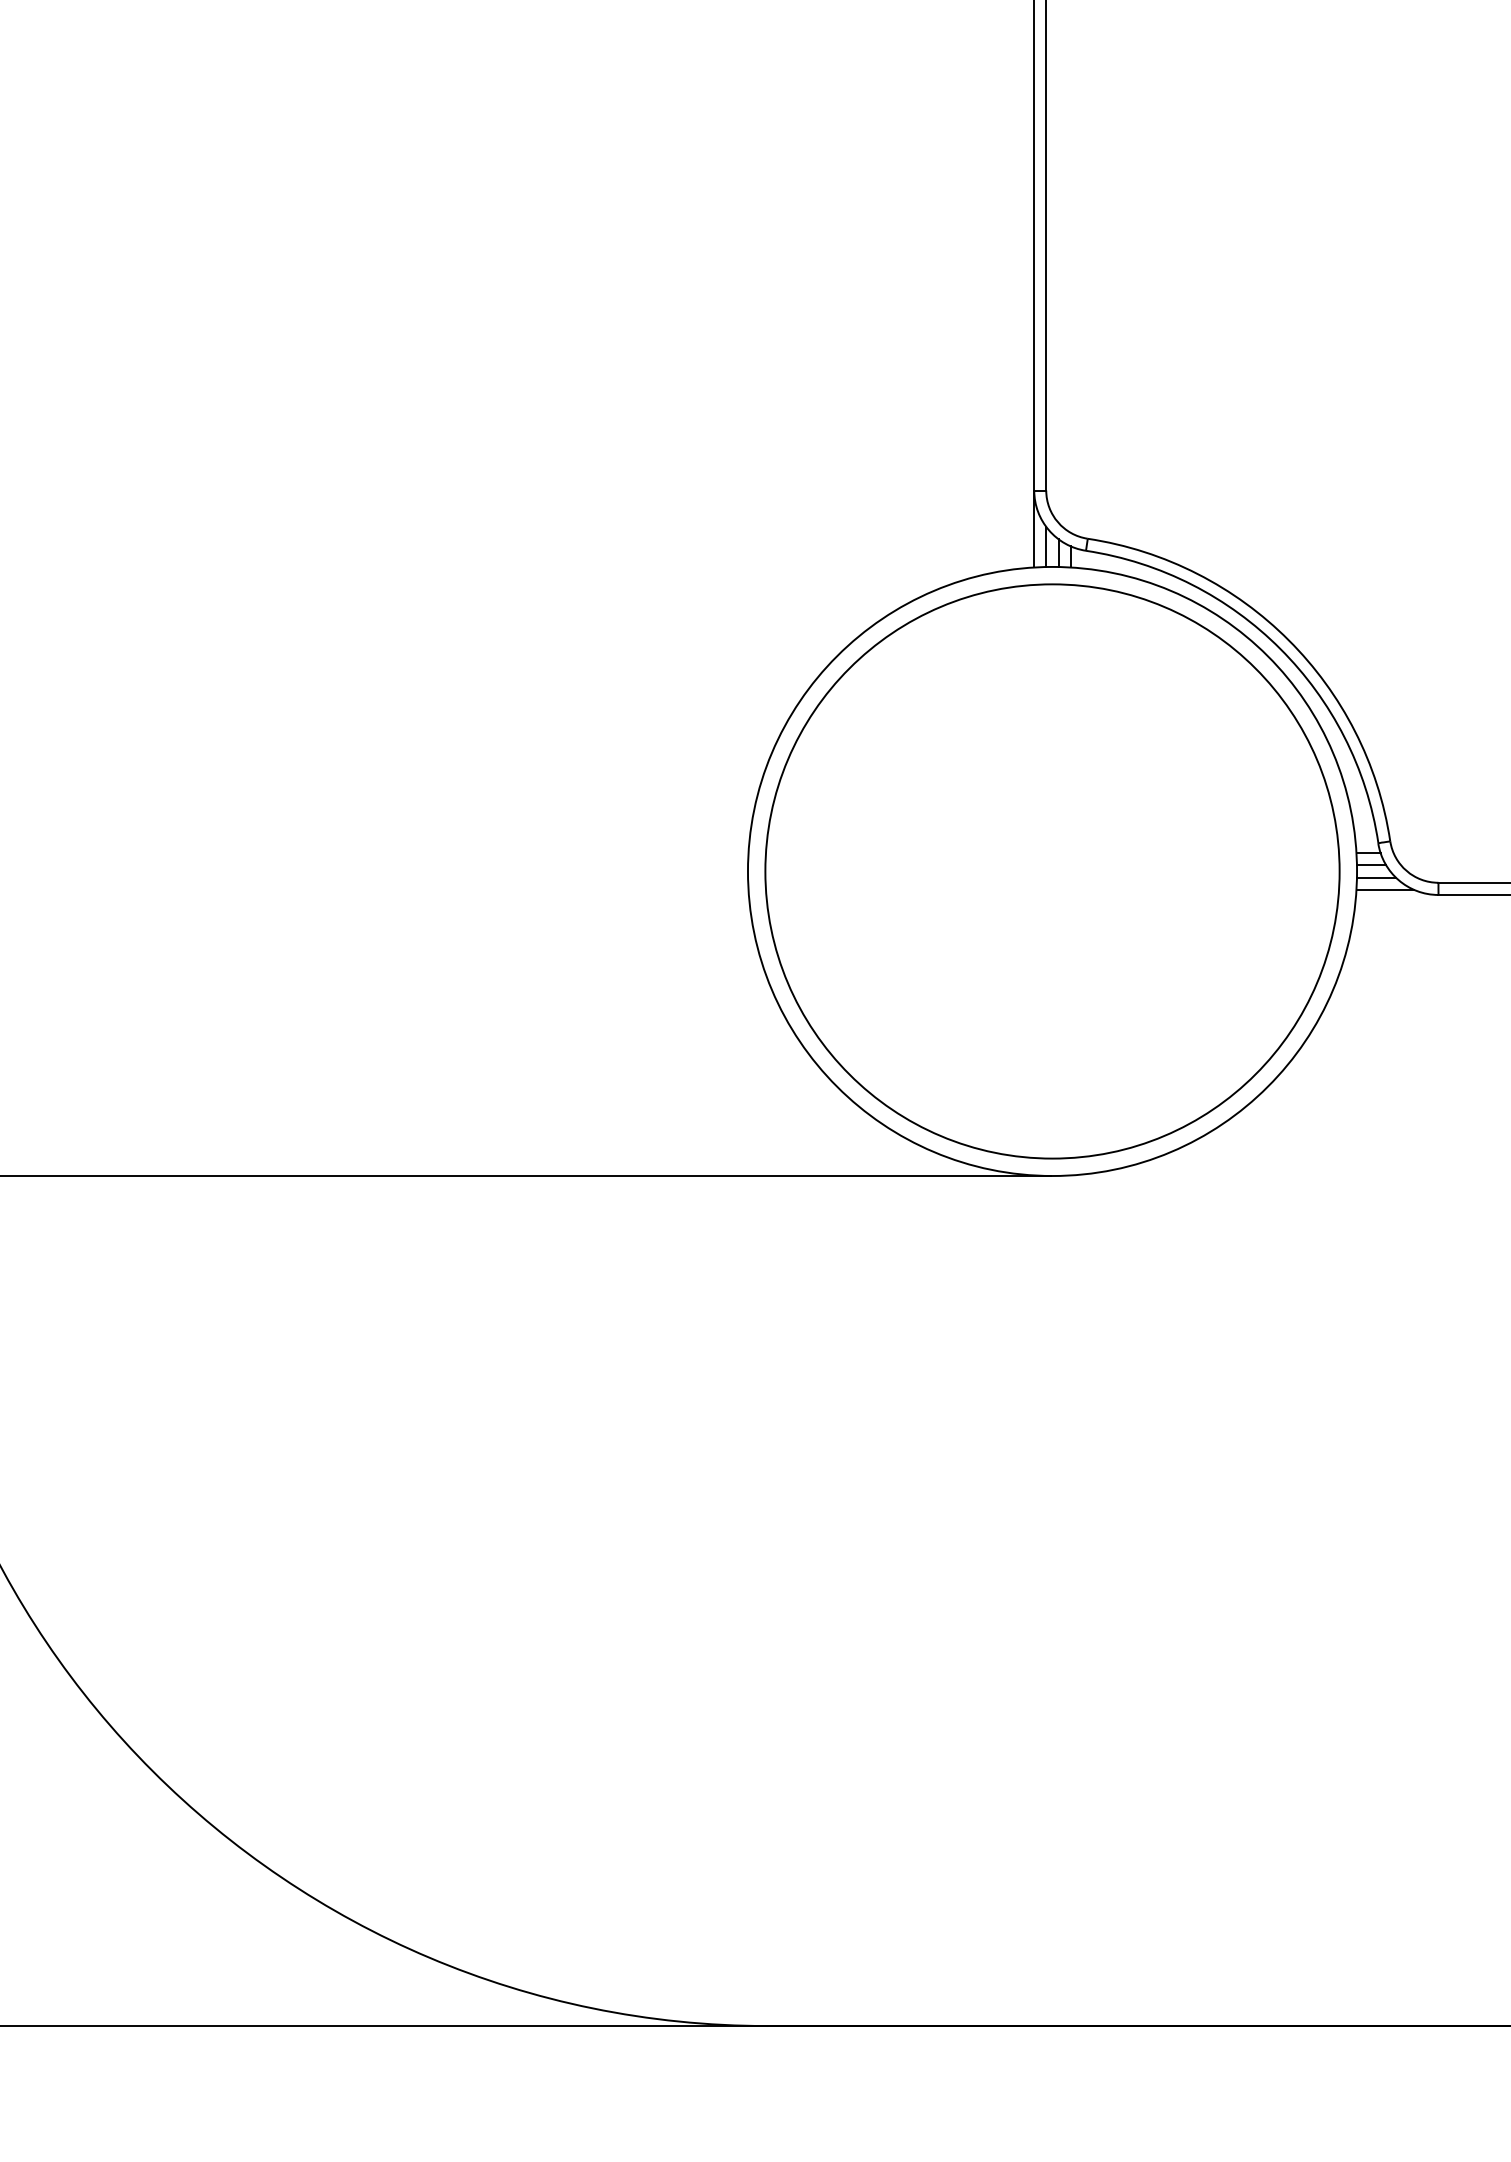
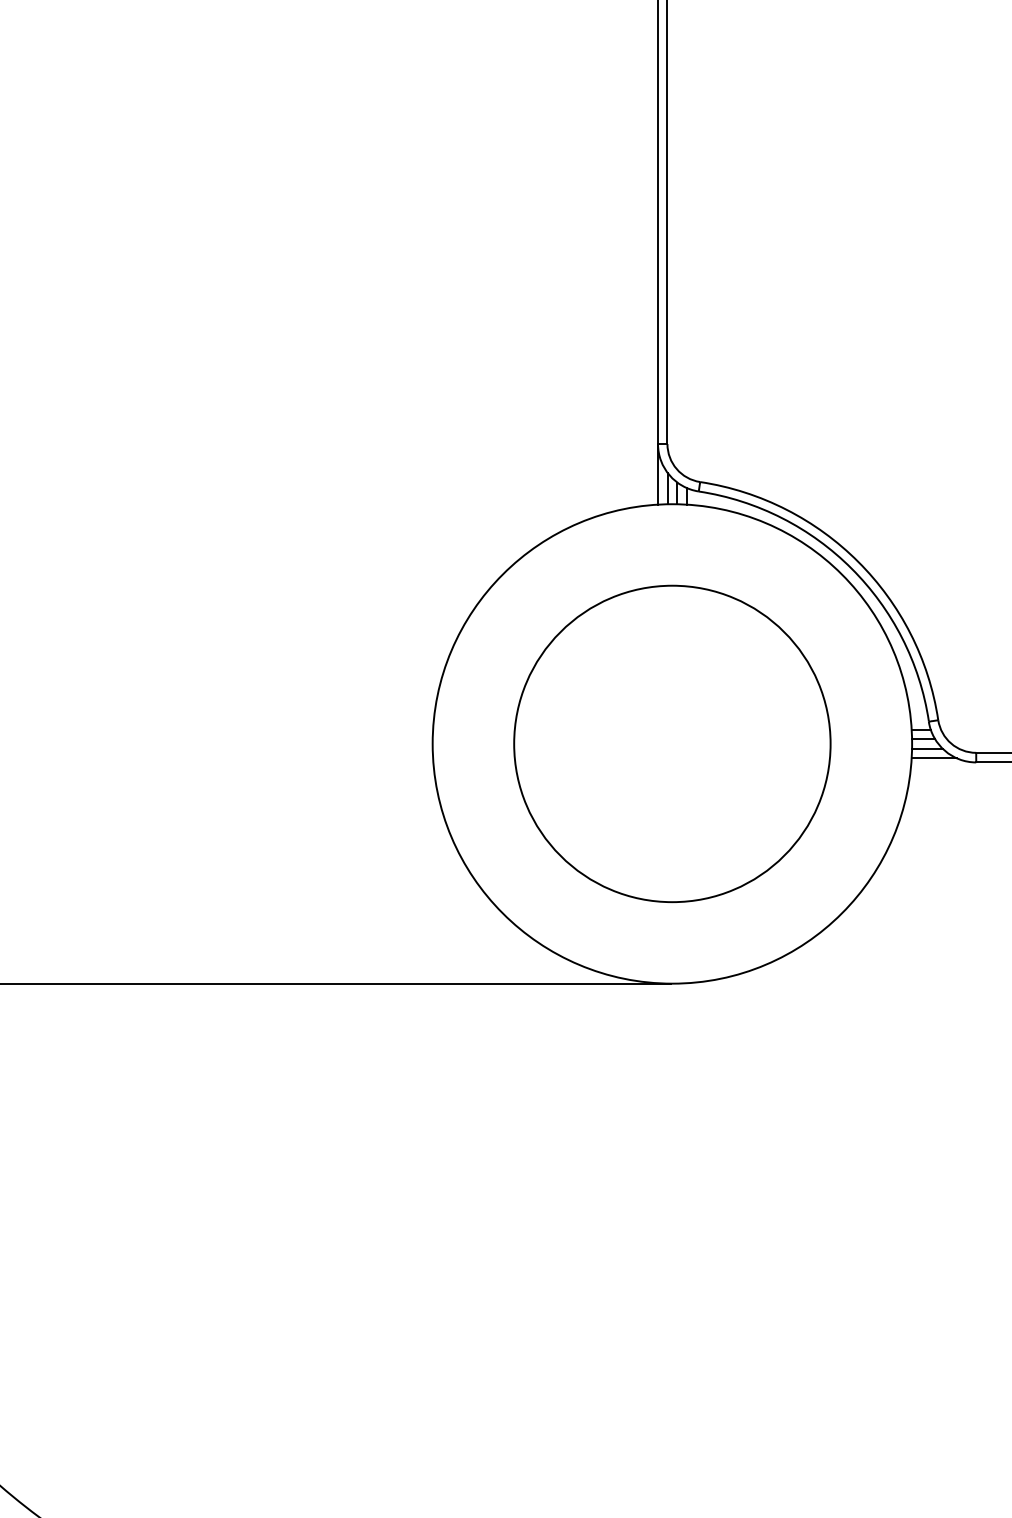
circle: (1052, 871) -> (672, 743), size x0.7

